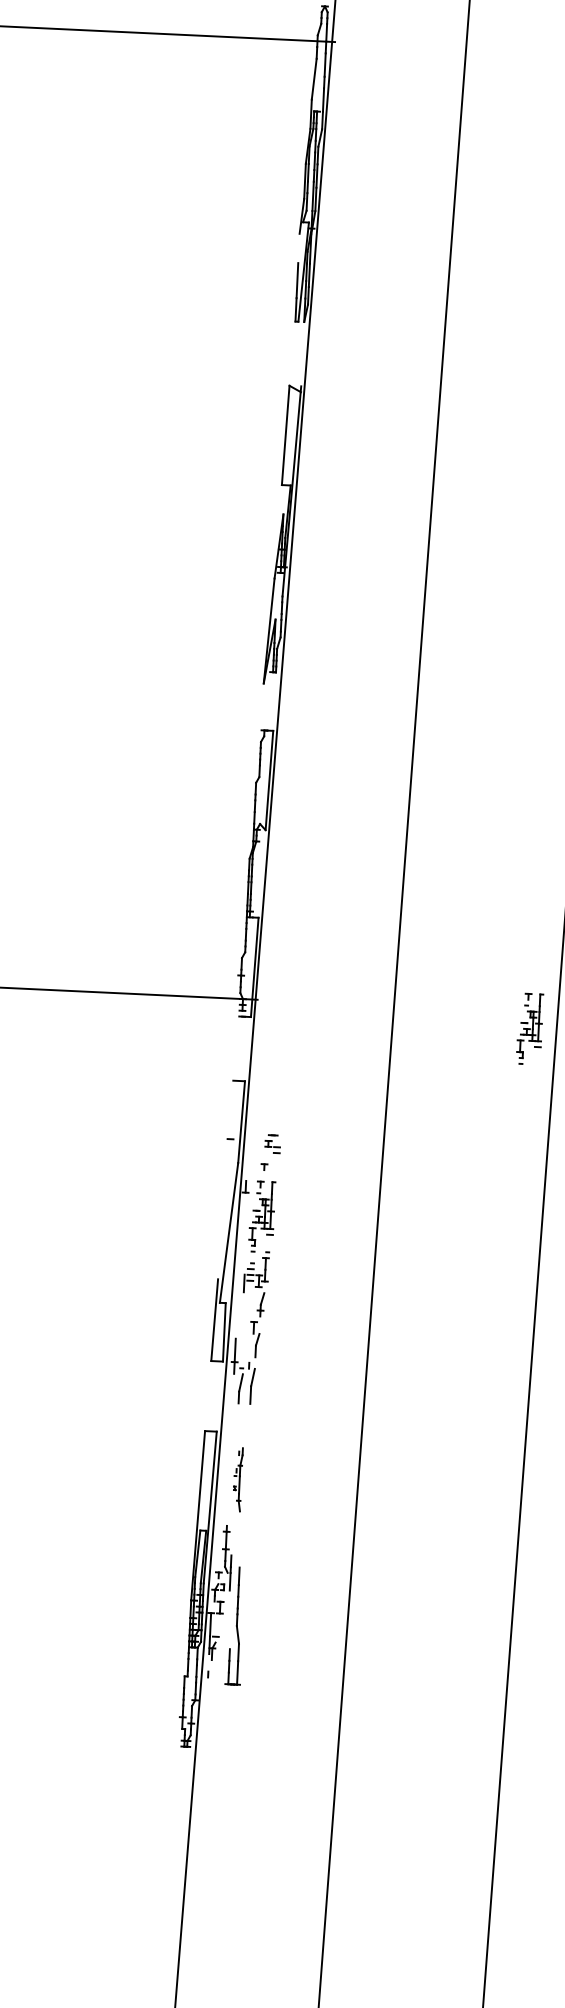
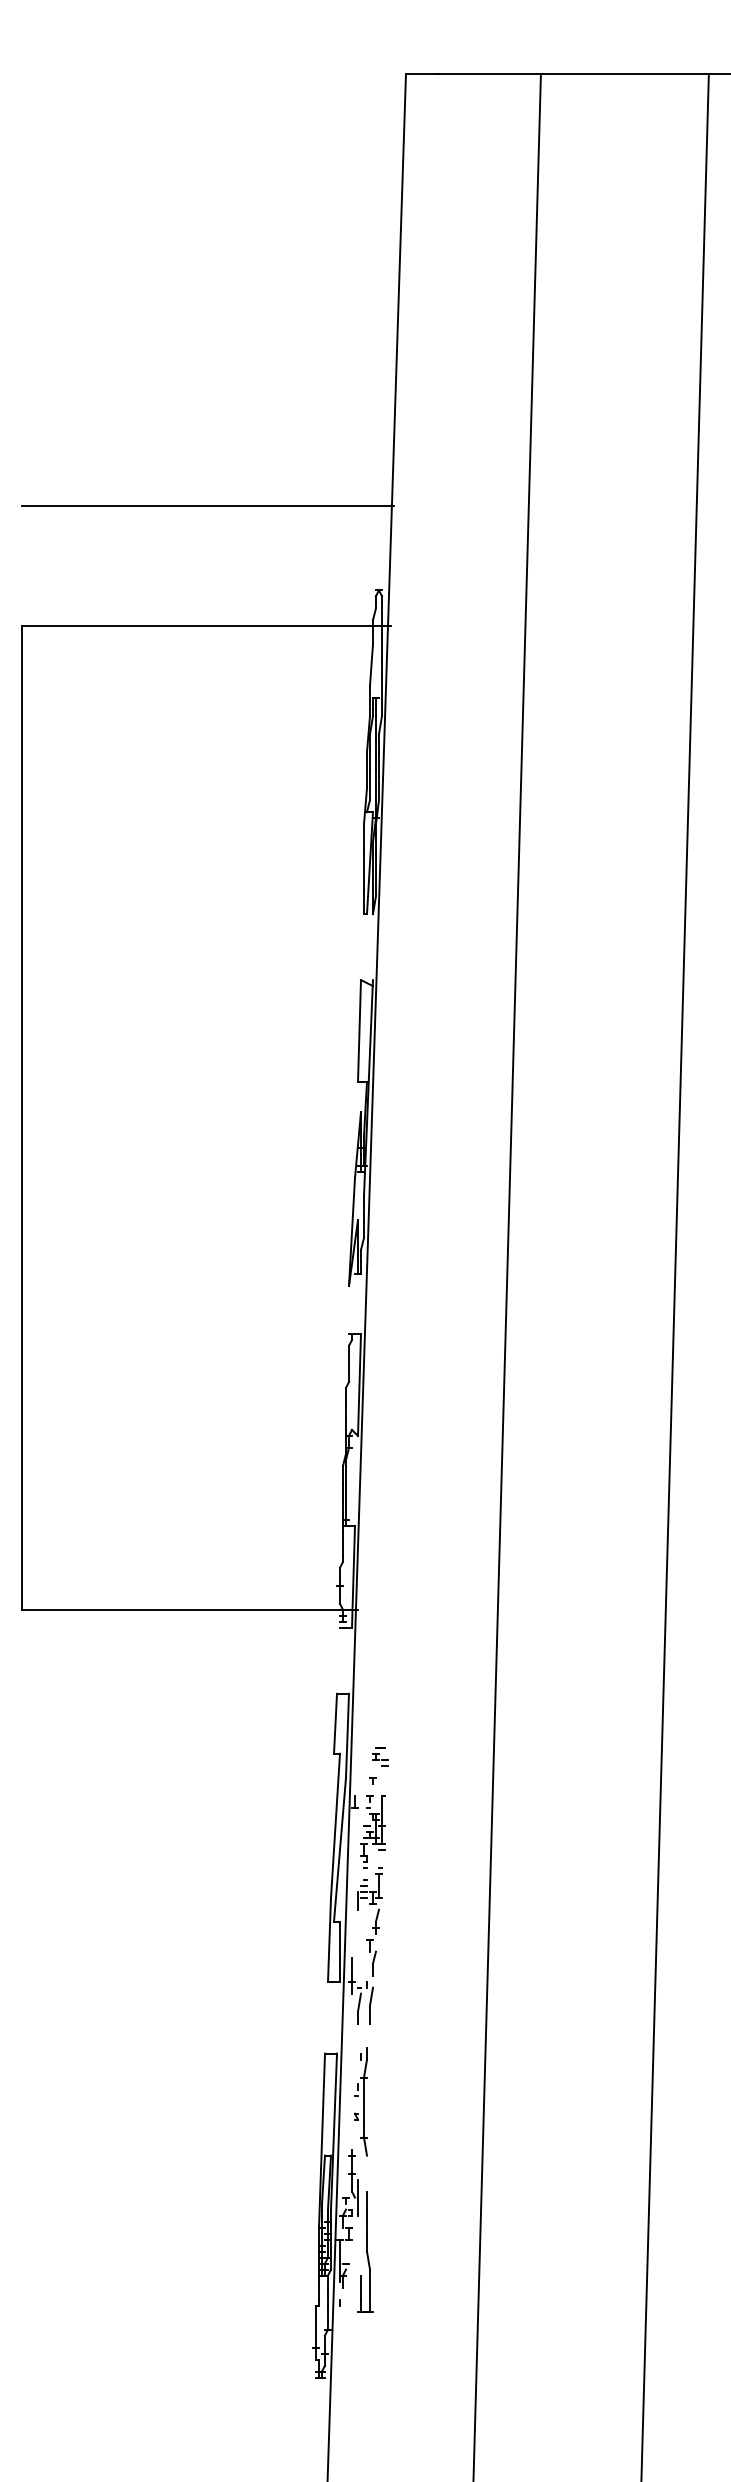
line: (299, 248) -> (364, 839), added
part: (529, 1028) -> (637, 1626), removed
line: (230, 1109) -> (335, 1723), added
line: (225, 1209) -> (335, 1825), added
part: (237, 1479) -> (360, 2101), size x1.67

